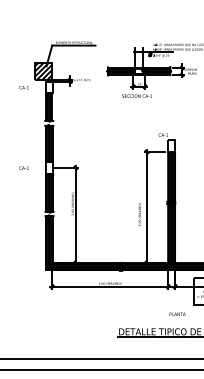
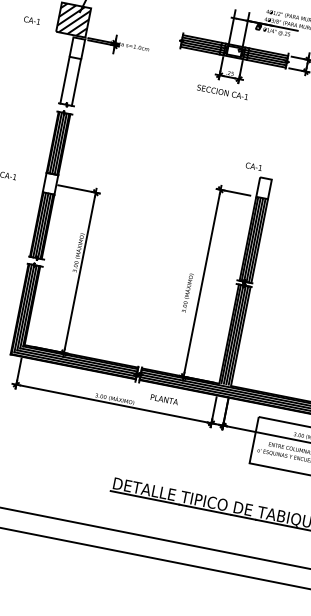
text: (23, 87) -> (31, 20), moved
hatch: (48, 107) -> (69, 81), removed
text: (177, 313) -> (164, 398), moved

